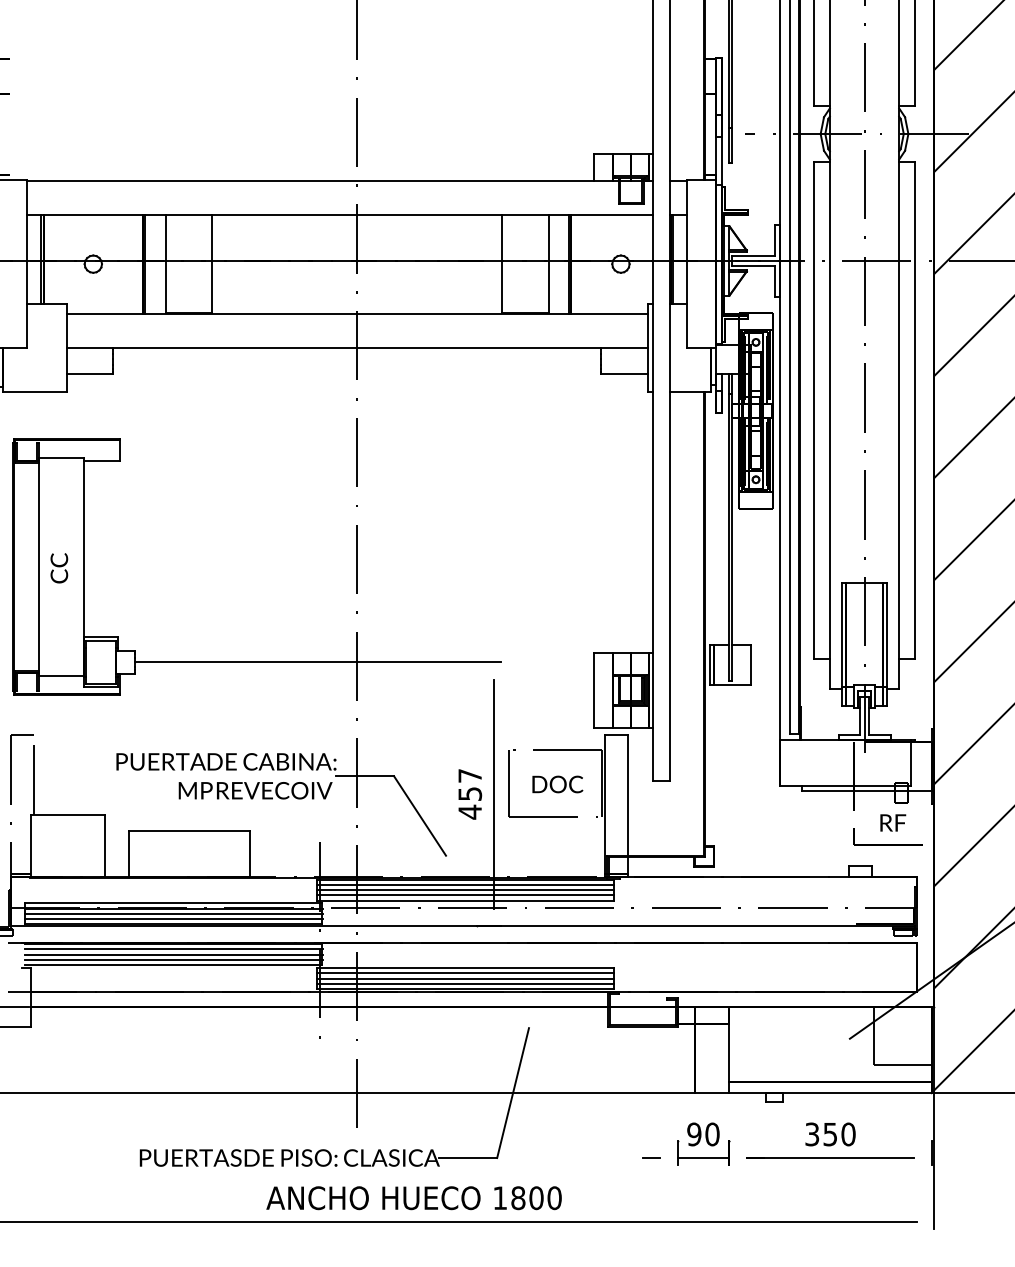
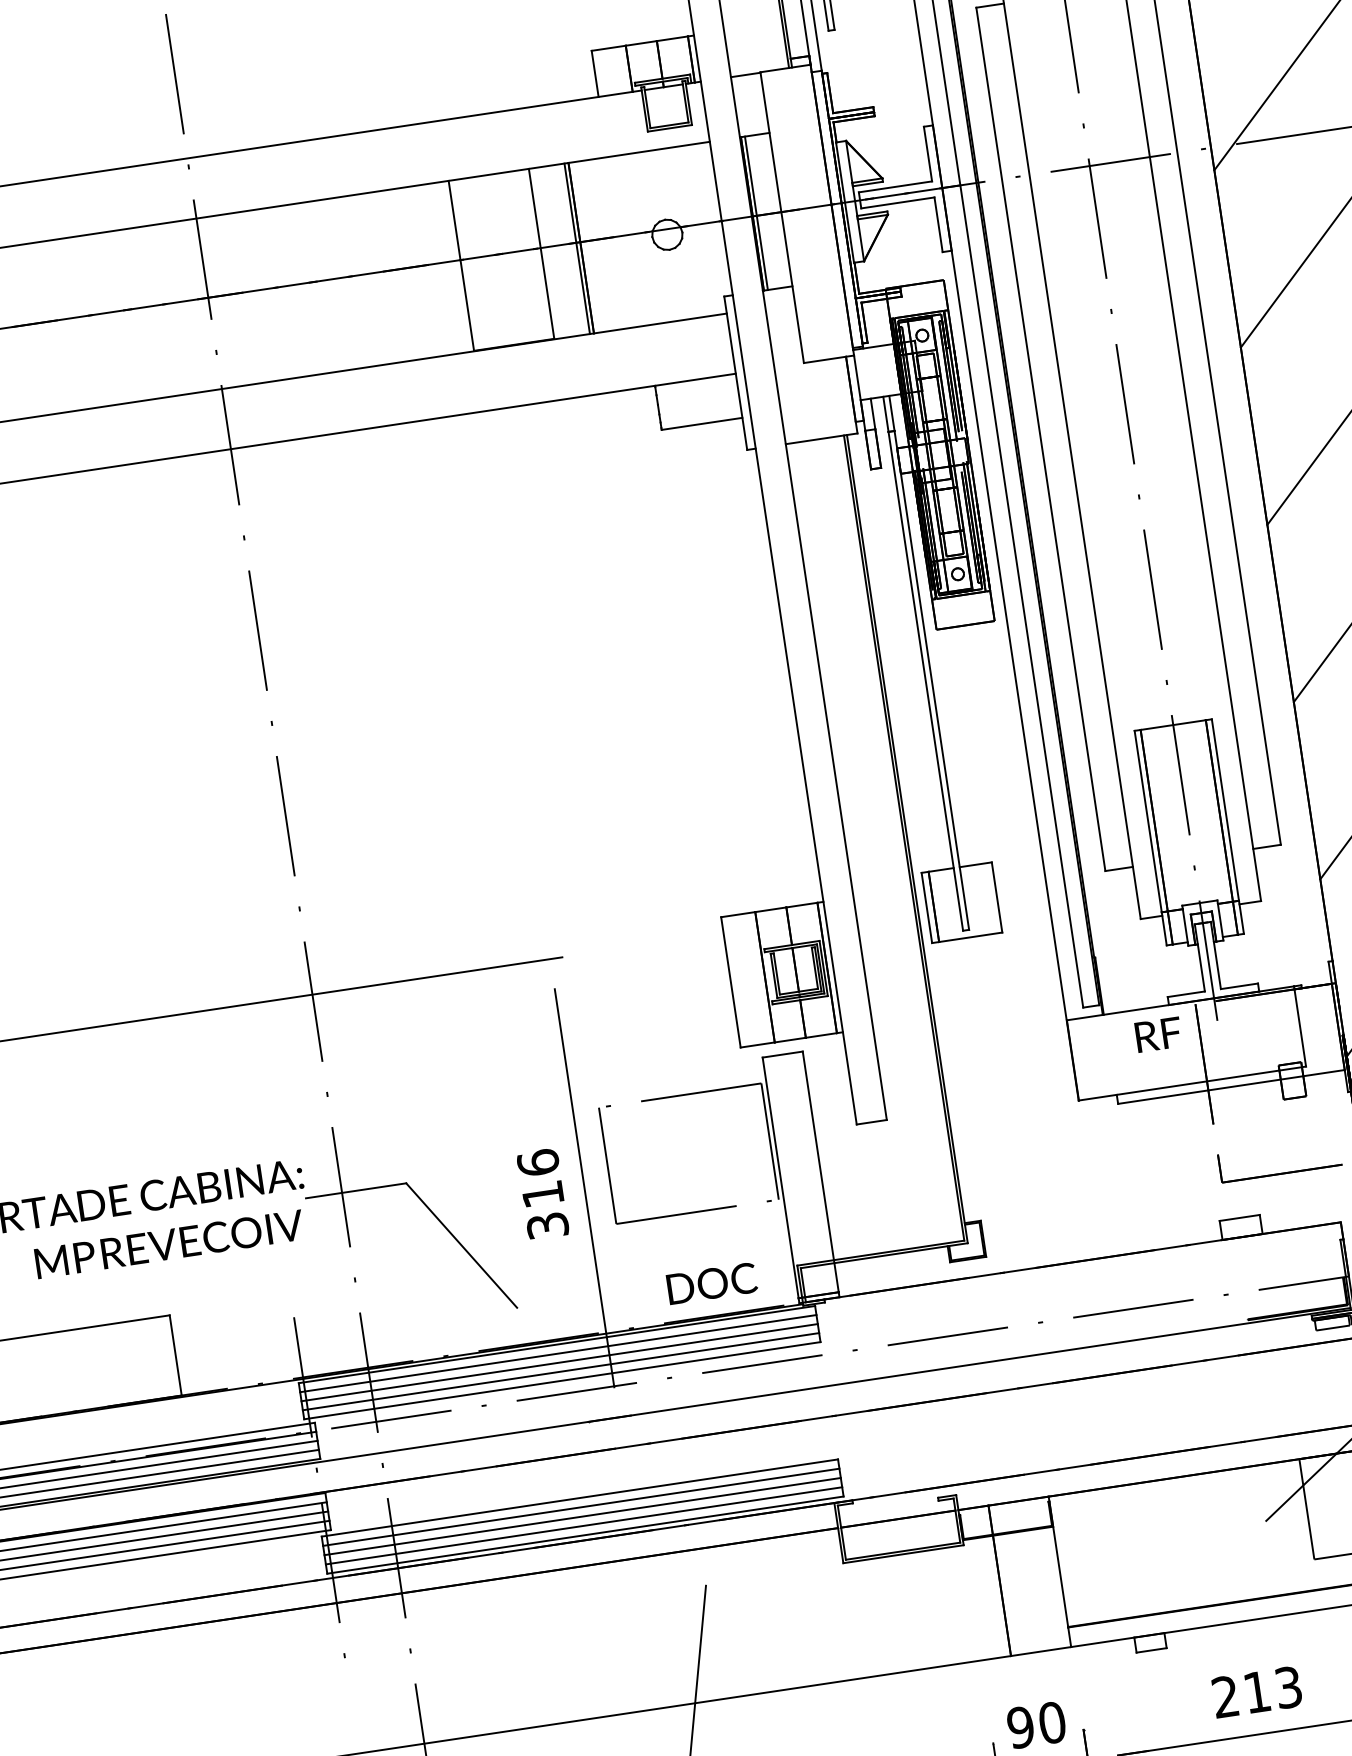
text: (557, 784) -> (711, 1283), moved
text: (470, 793) -> (543, 1193), 457 -> 316
text: (893, 822) -> (1158, 1033), moved
text: (830, 1134) -> (1257, 1692), 350 -> 213

